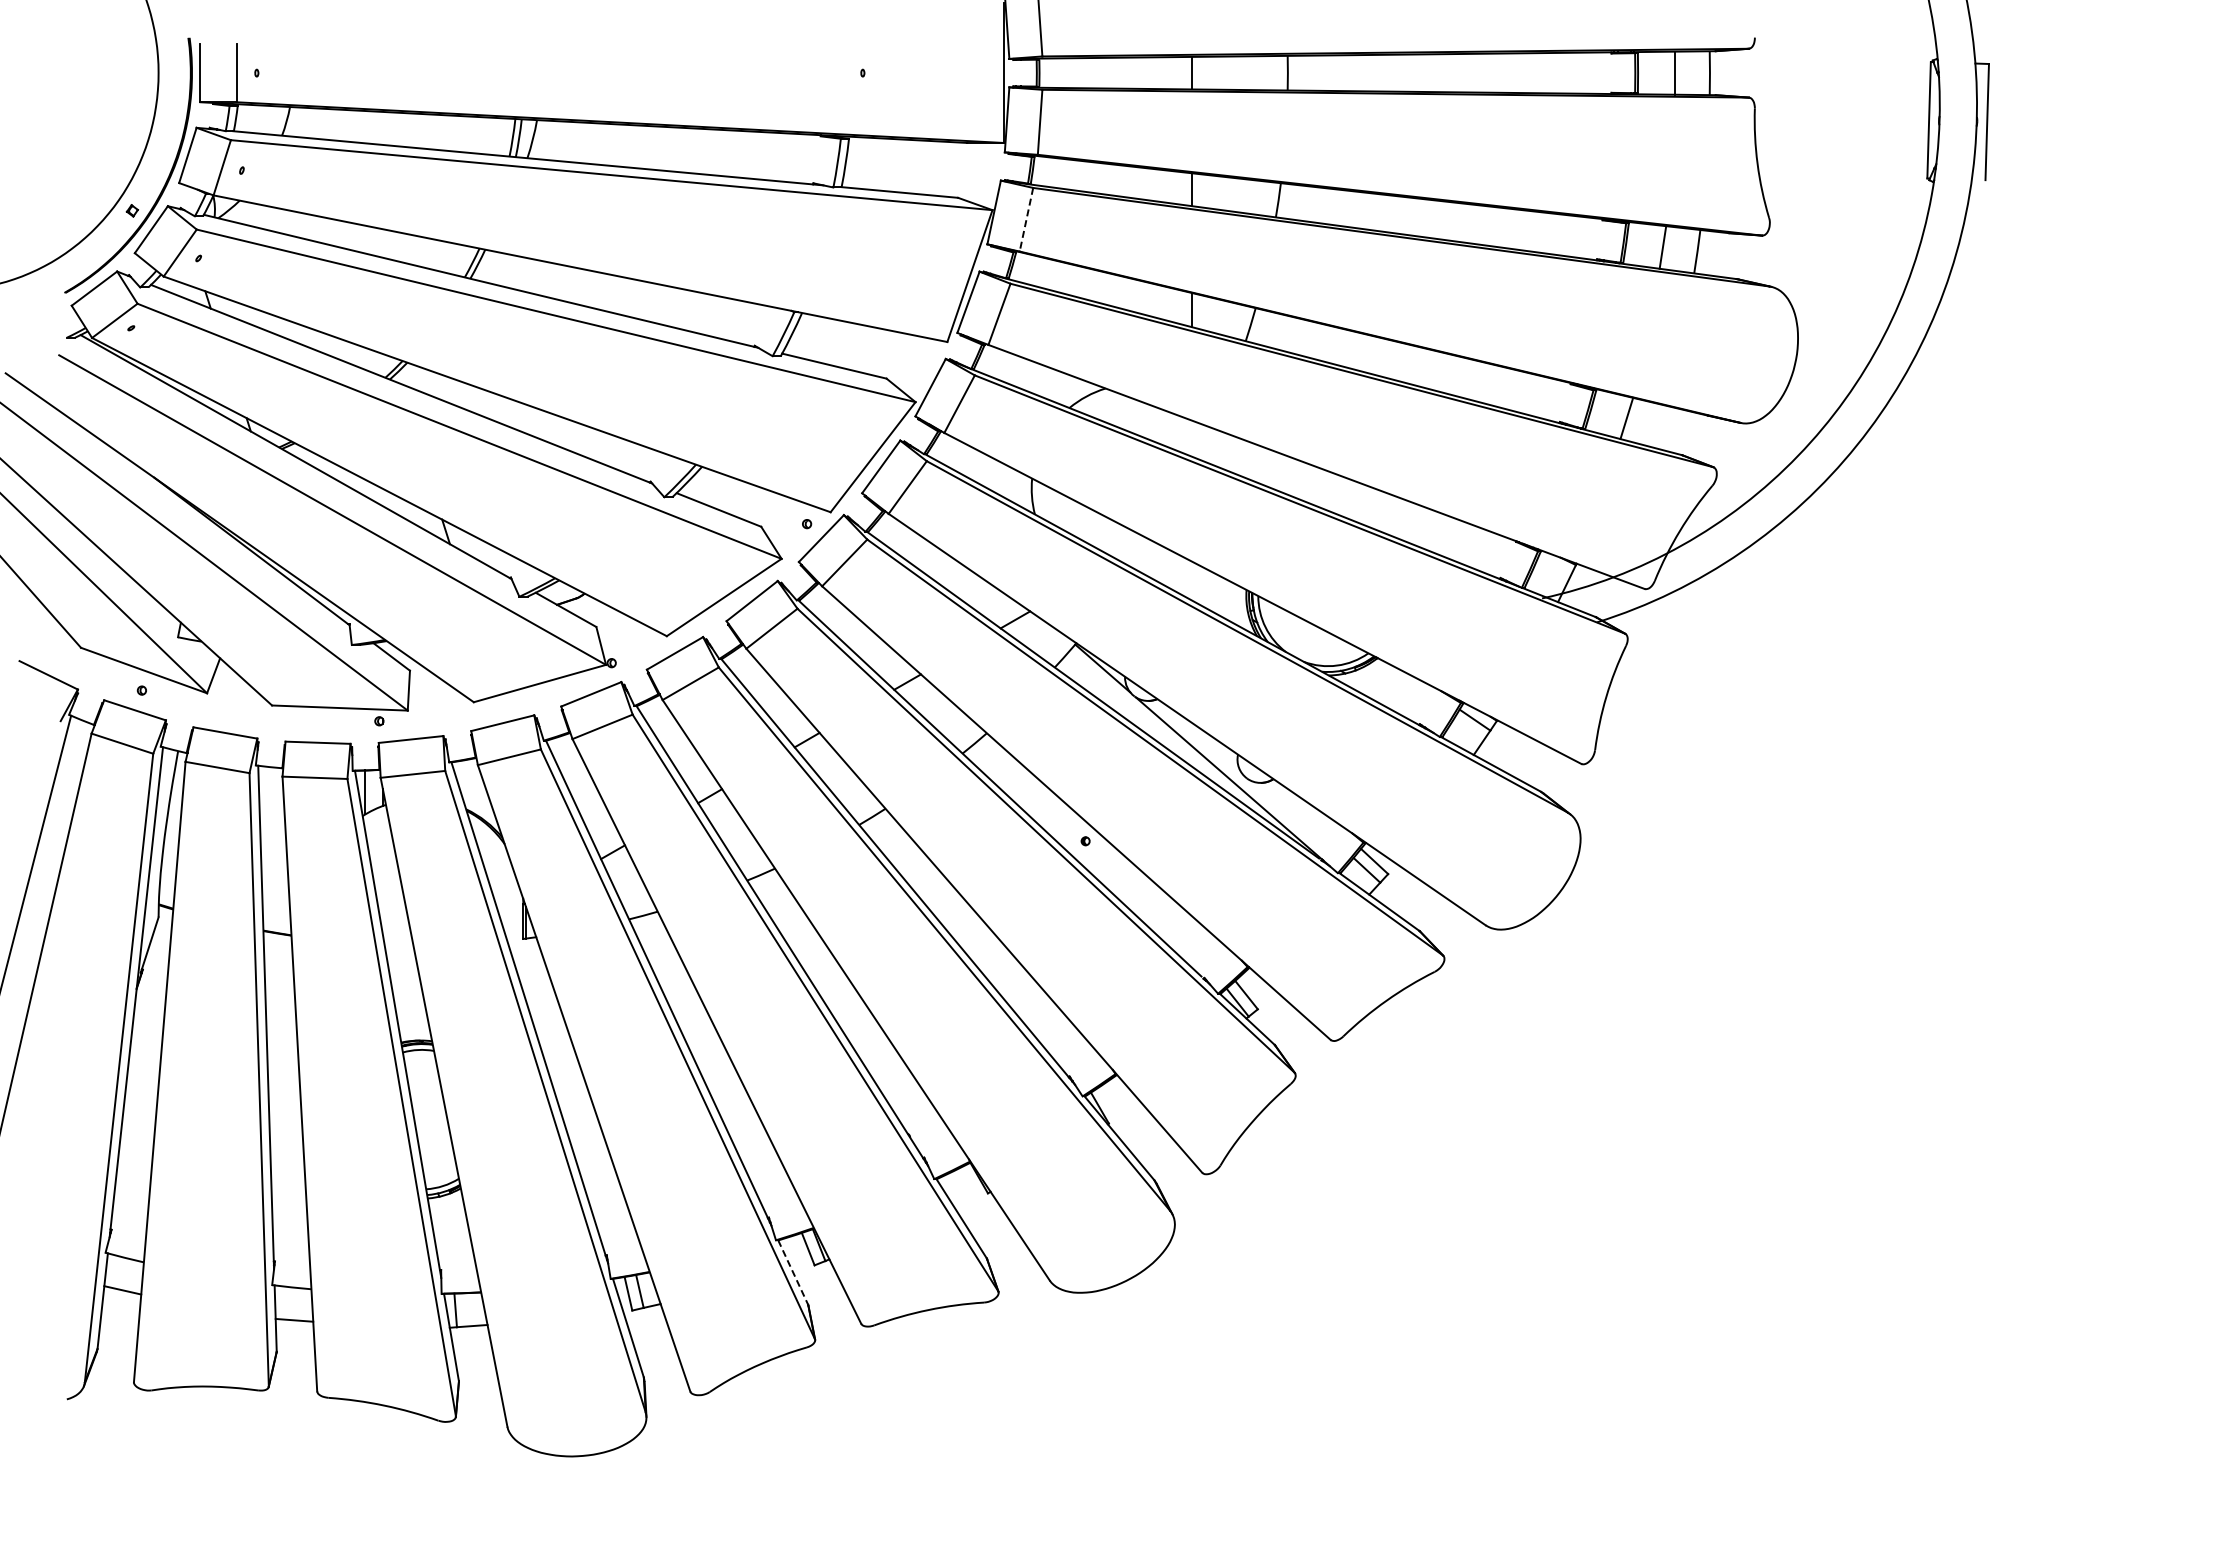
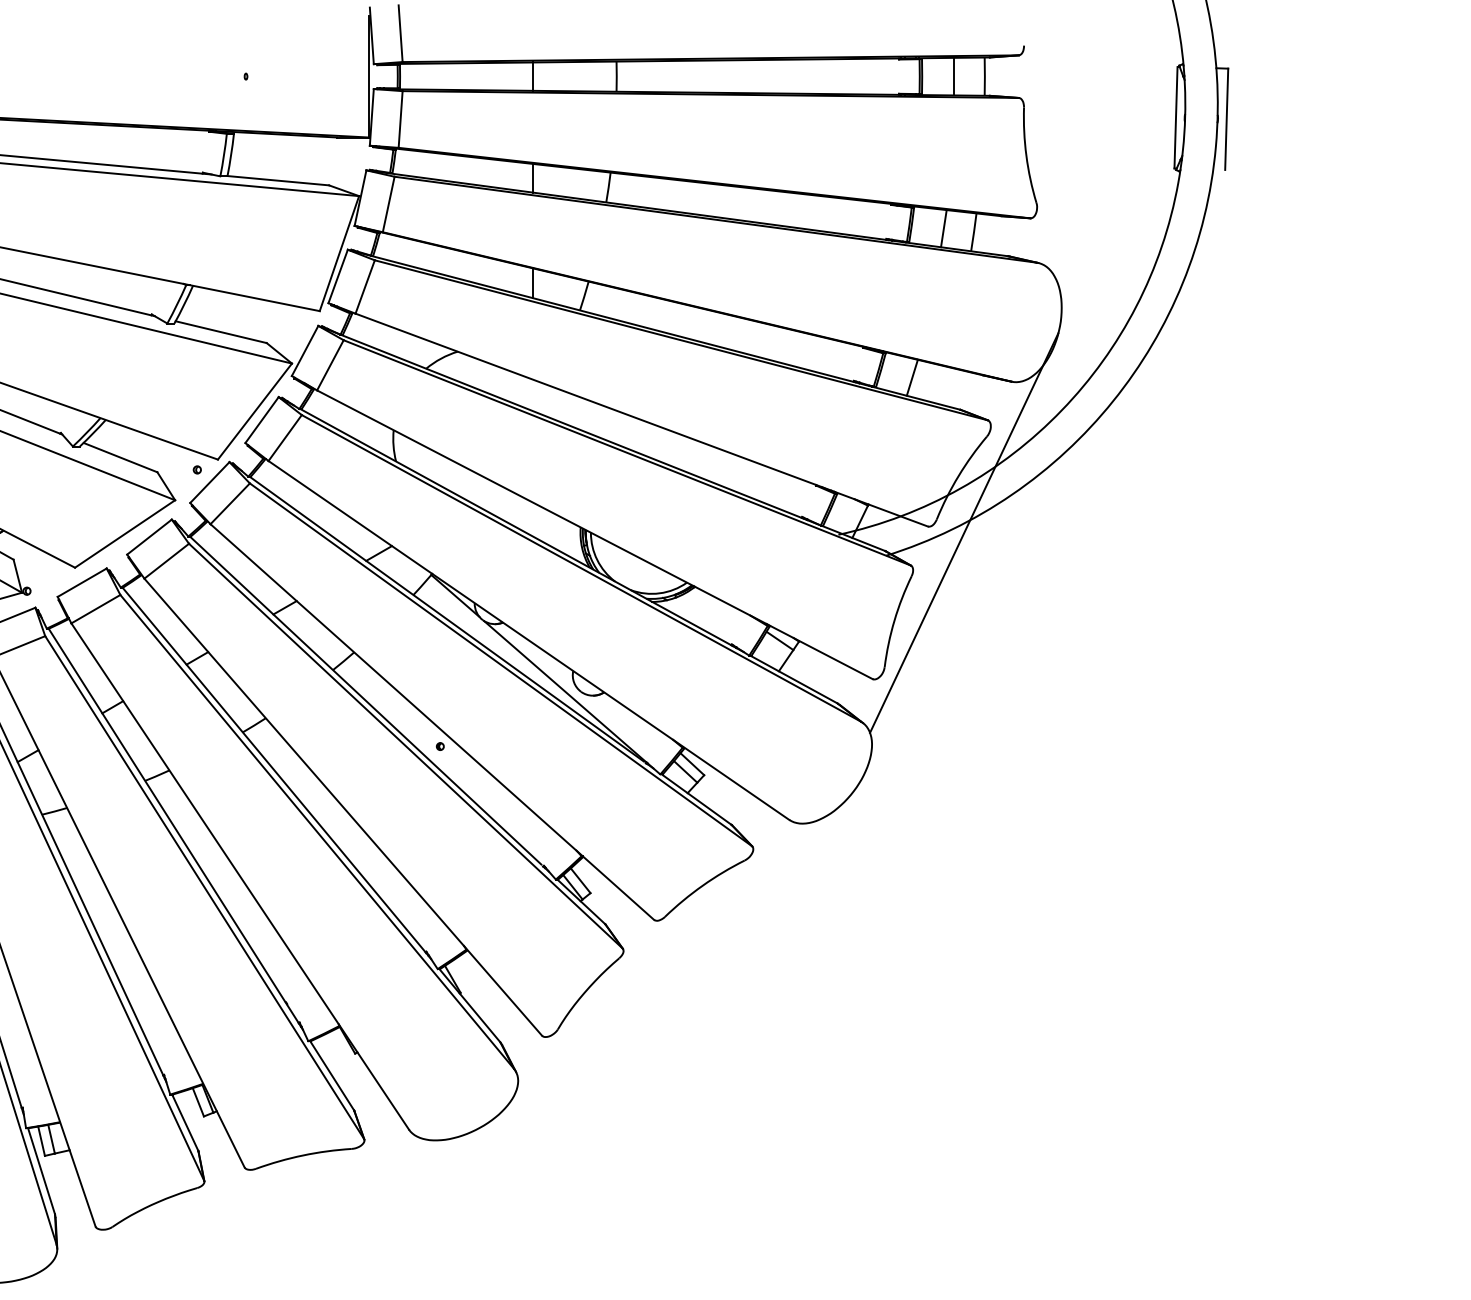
line: (1026, 219) -> (388, 204), dashed -> solid
line: (1686, 596) -> (964, 533), added
line: (793, 1272) -> (185, 1122), dashed -> solid

